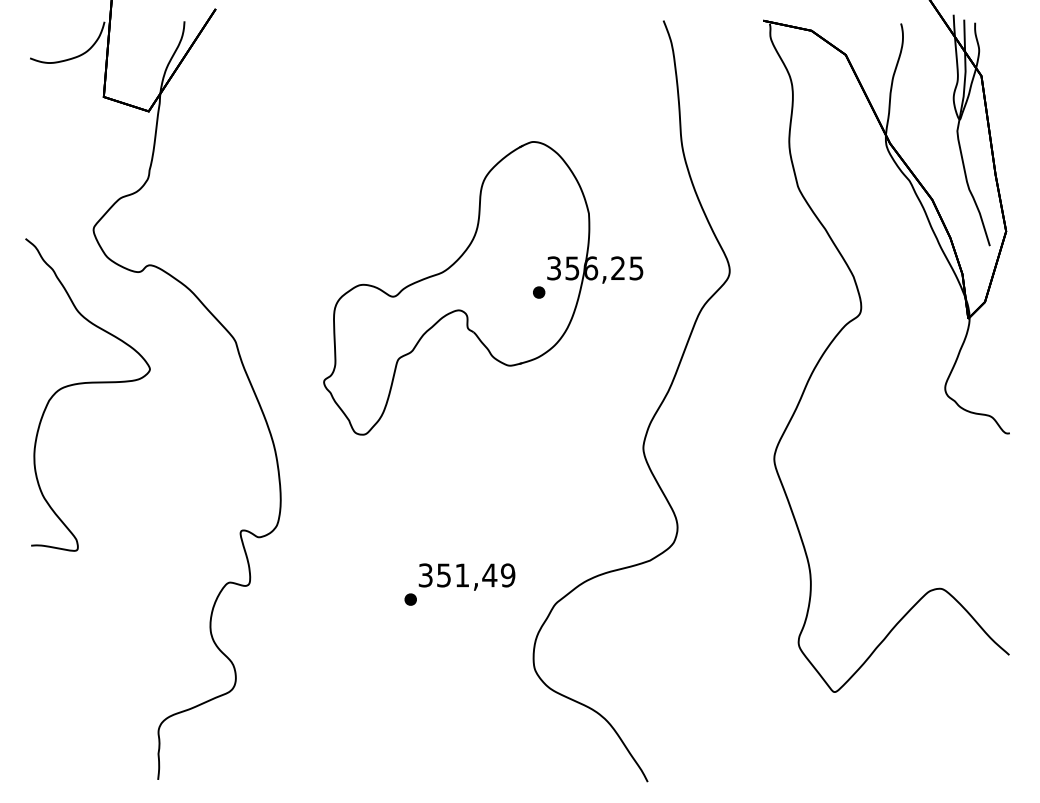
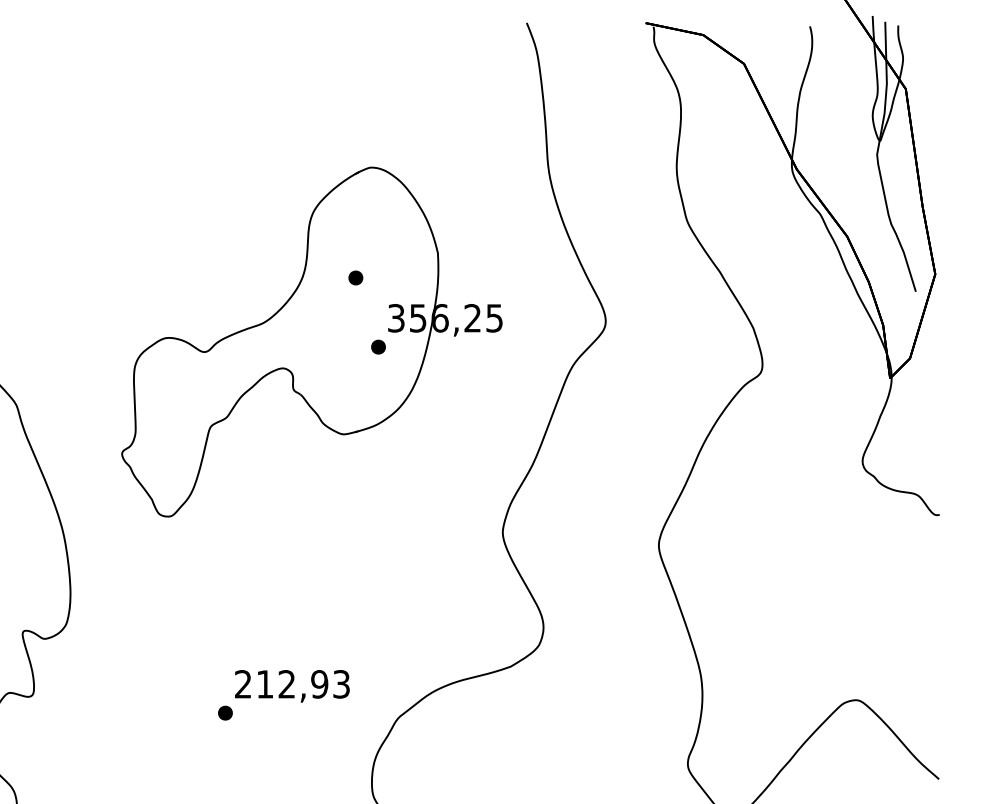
part: (520, 234) -> (356, 277), added
text: (466, 575) -> (291, 684), 351,49 -> 212,93

